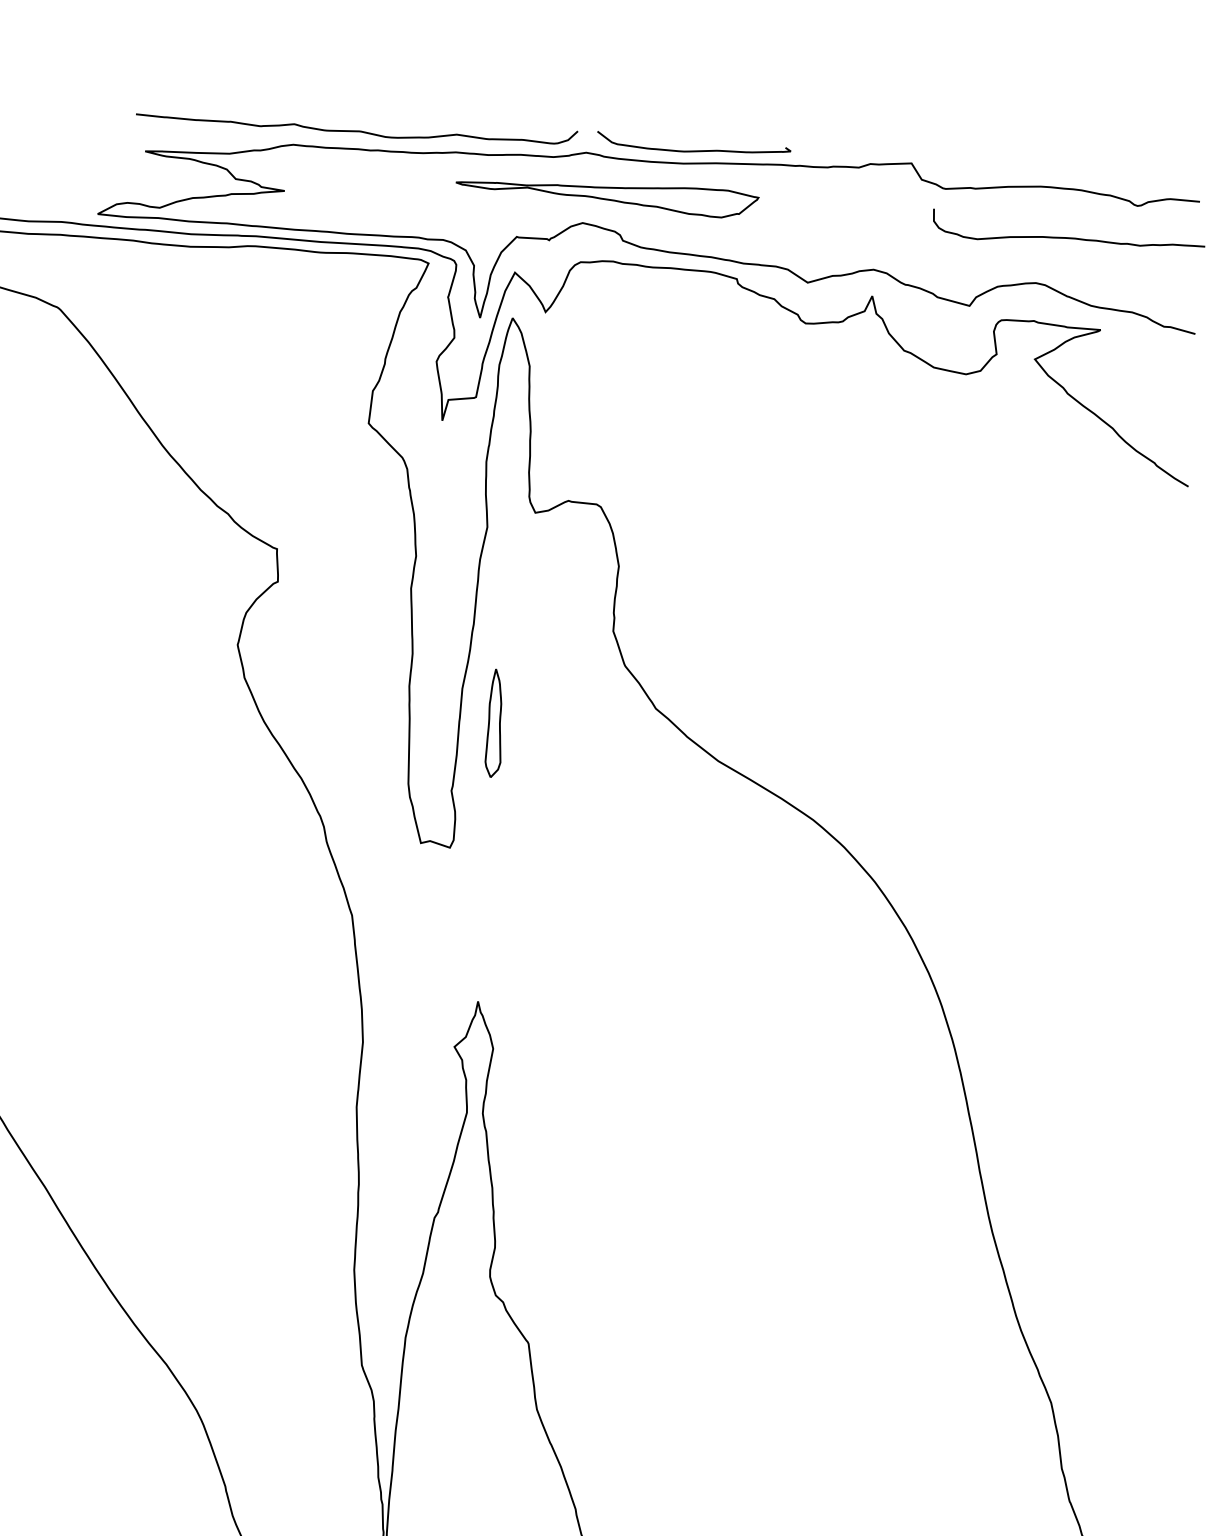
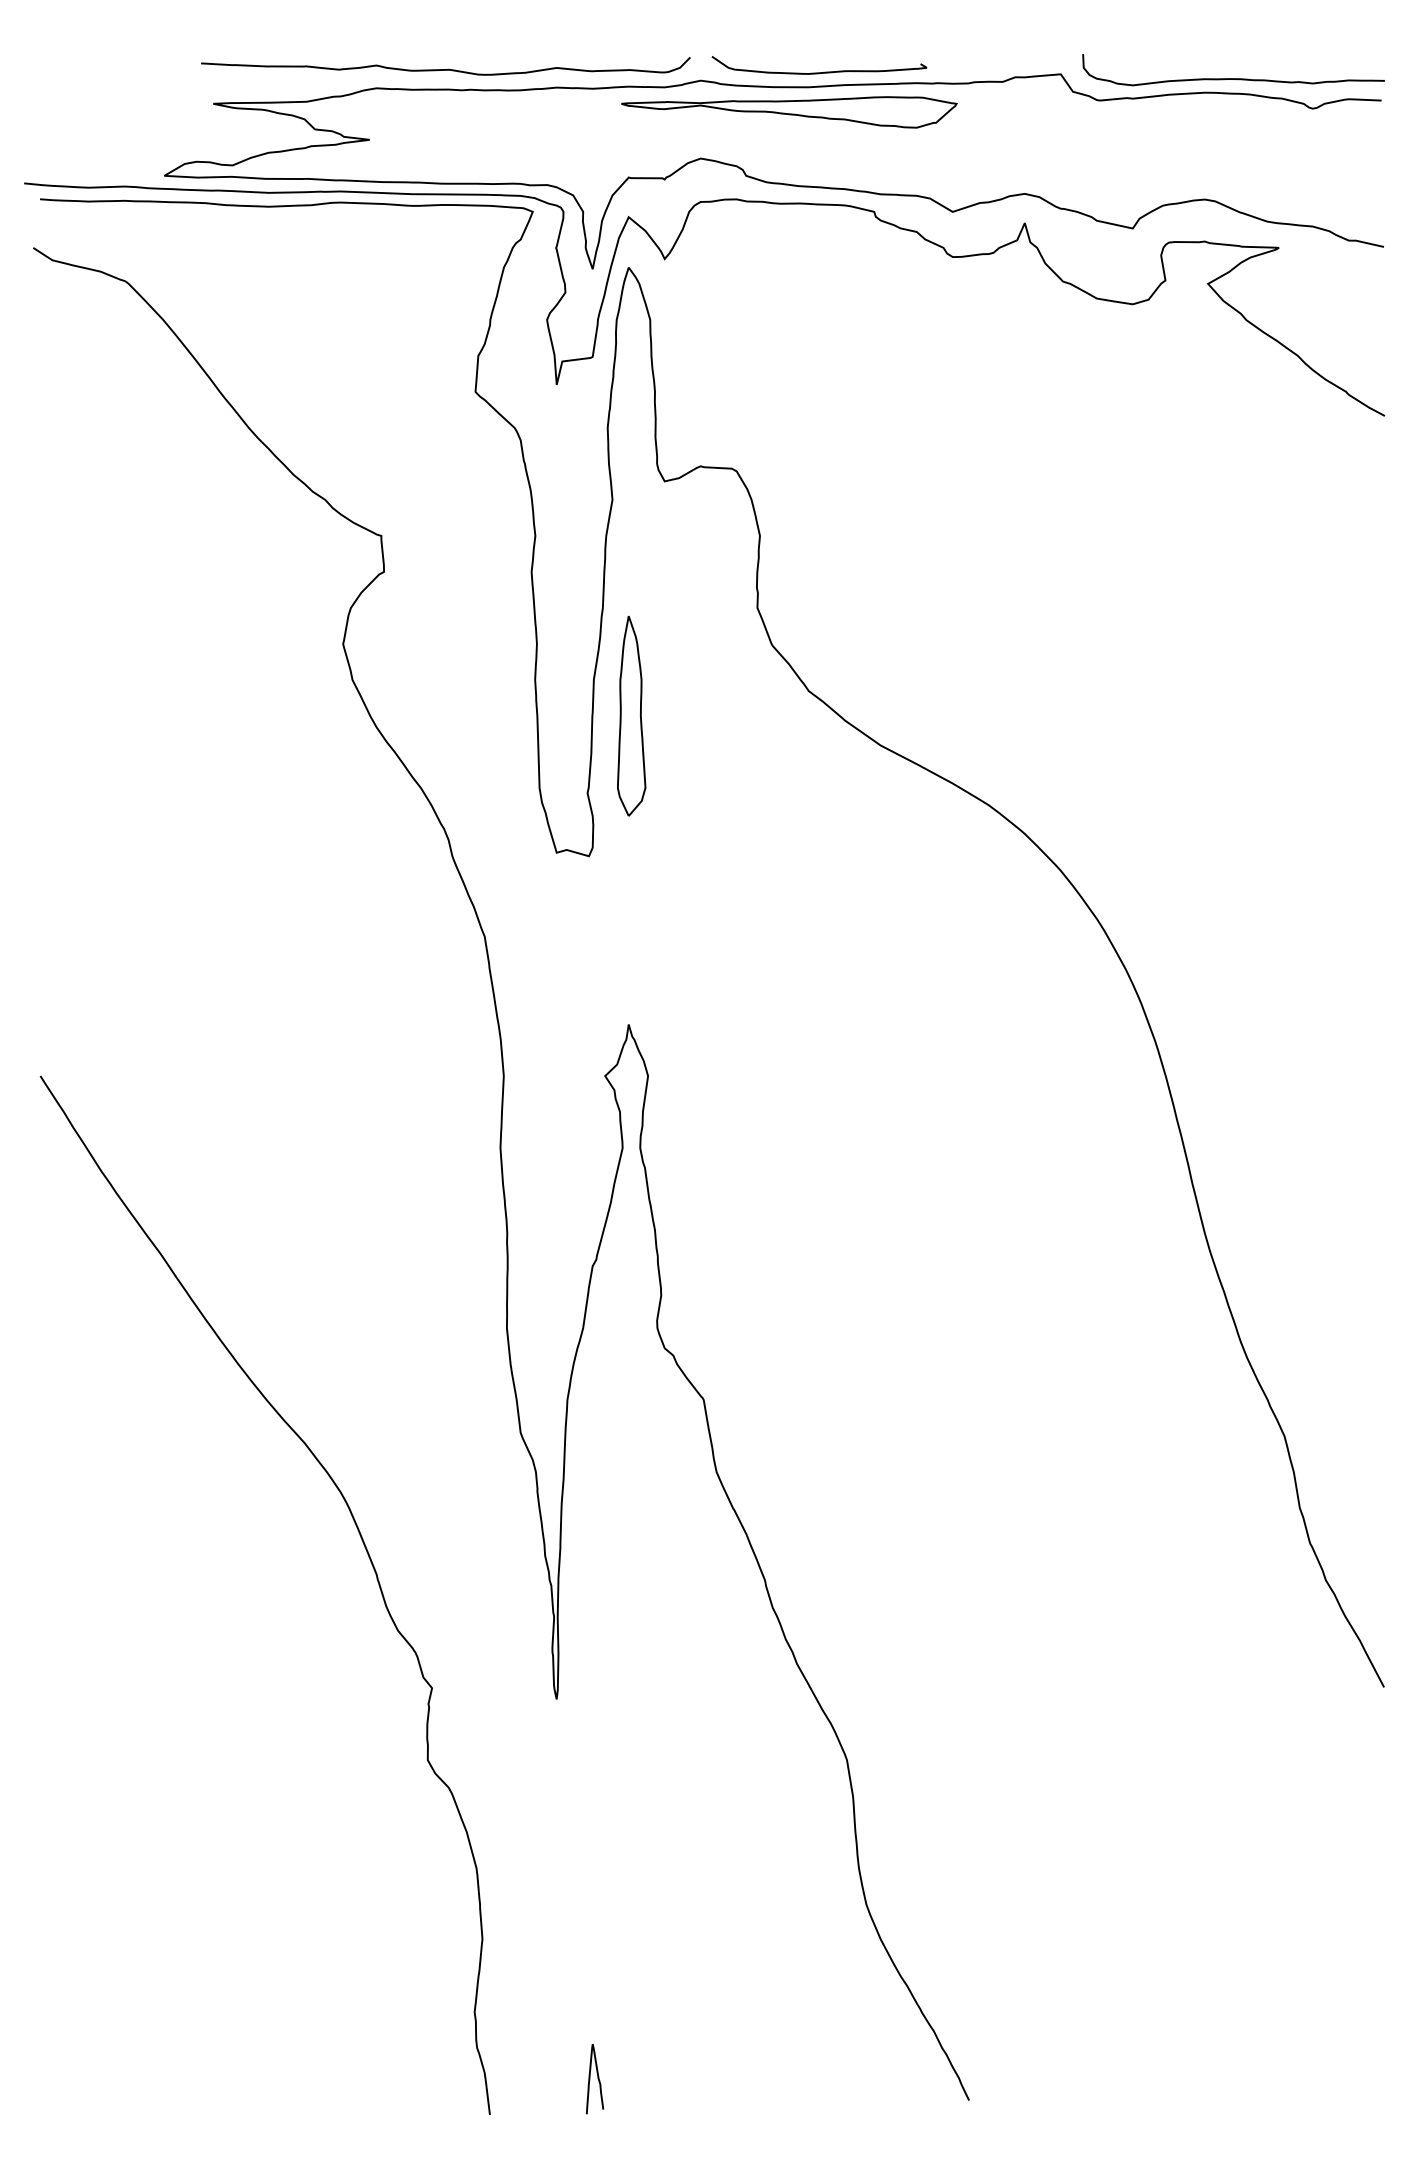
part: (607, 197) -> (789, 112), moved
curve: (1068, 237) -> (1233, 78), moved
part: (494, 723) -> (631, 716), size x1.67

